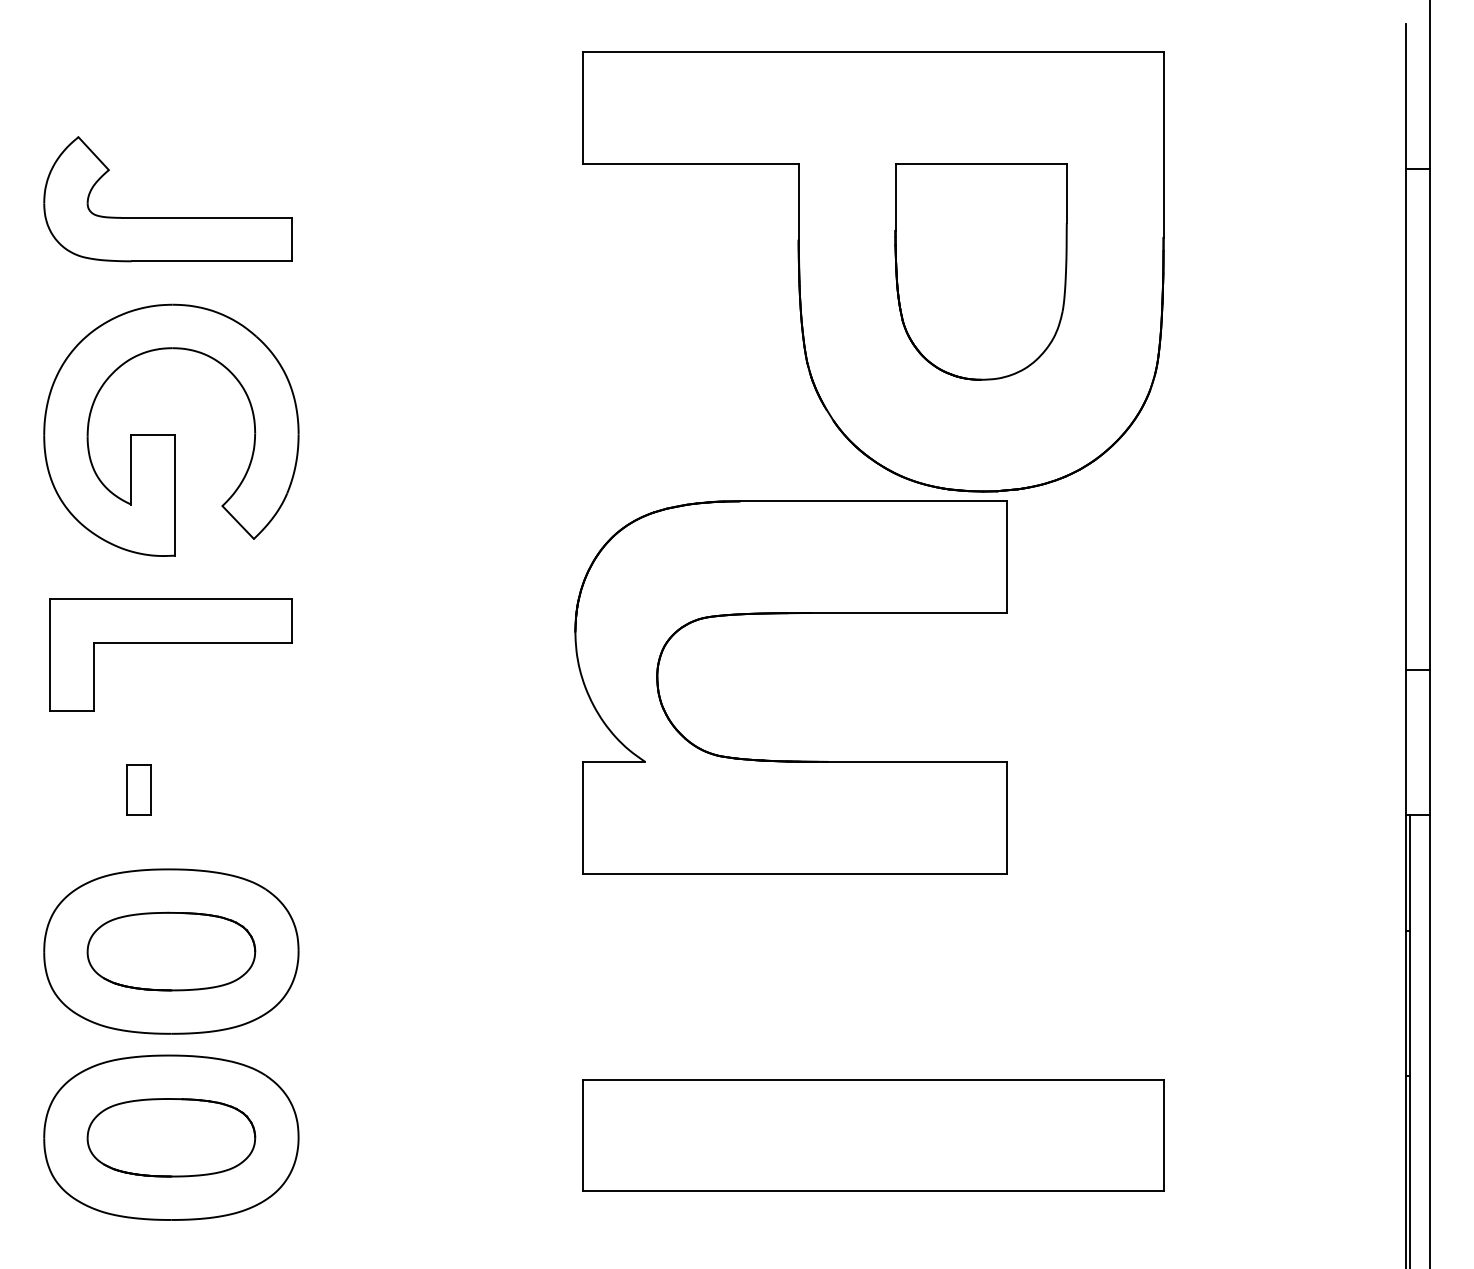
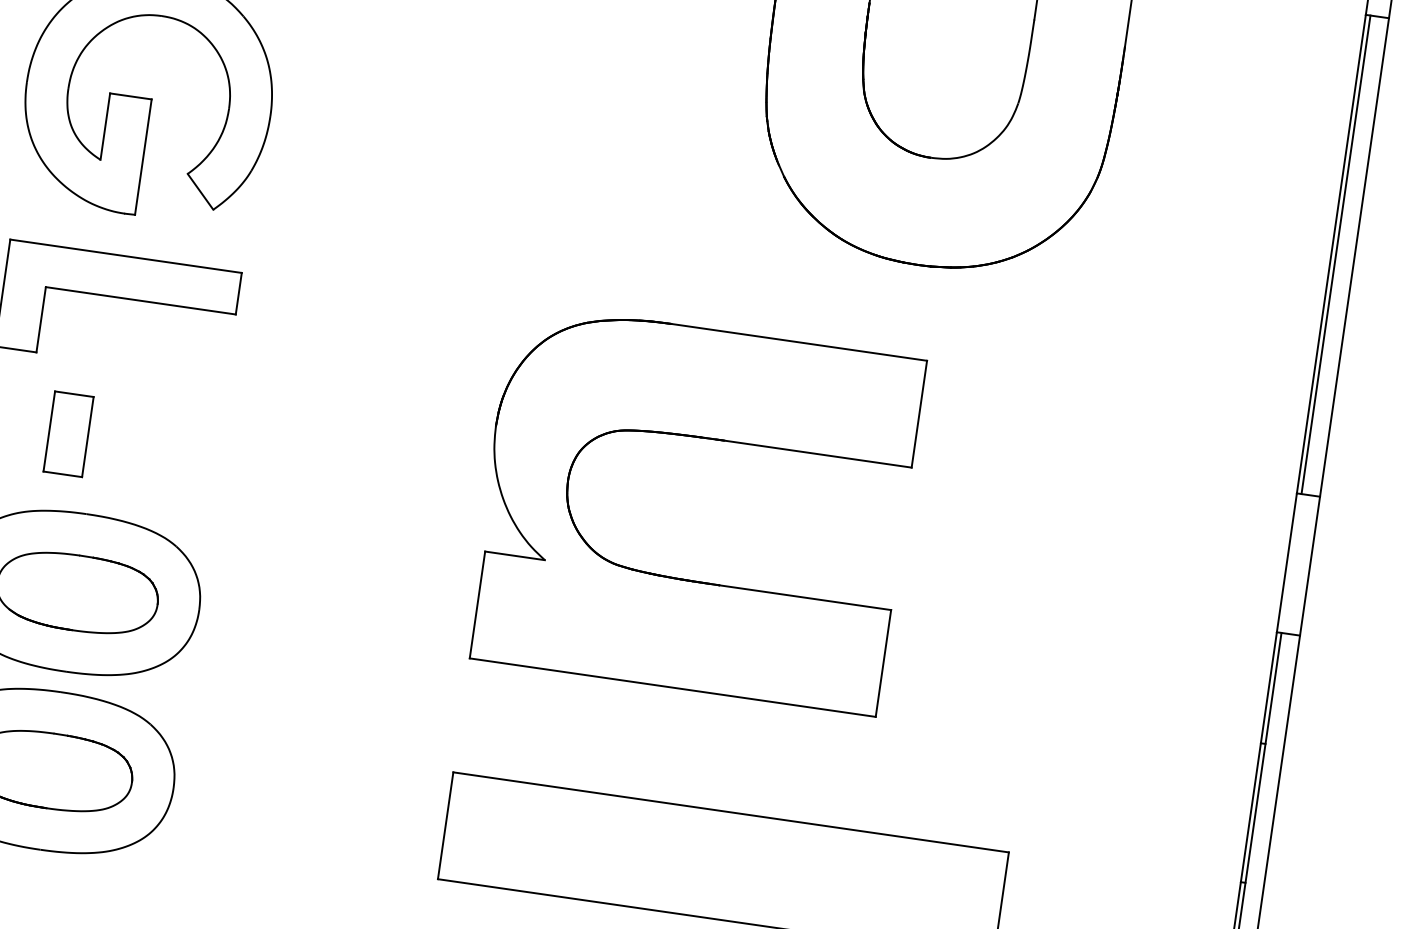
line: (1410, 419) -> (1336, 254), added
part: (790, 614) -> (704, 439), moved
part: (138, 789) -> (68, 433), size x1.67

